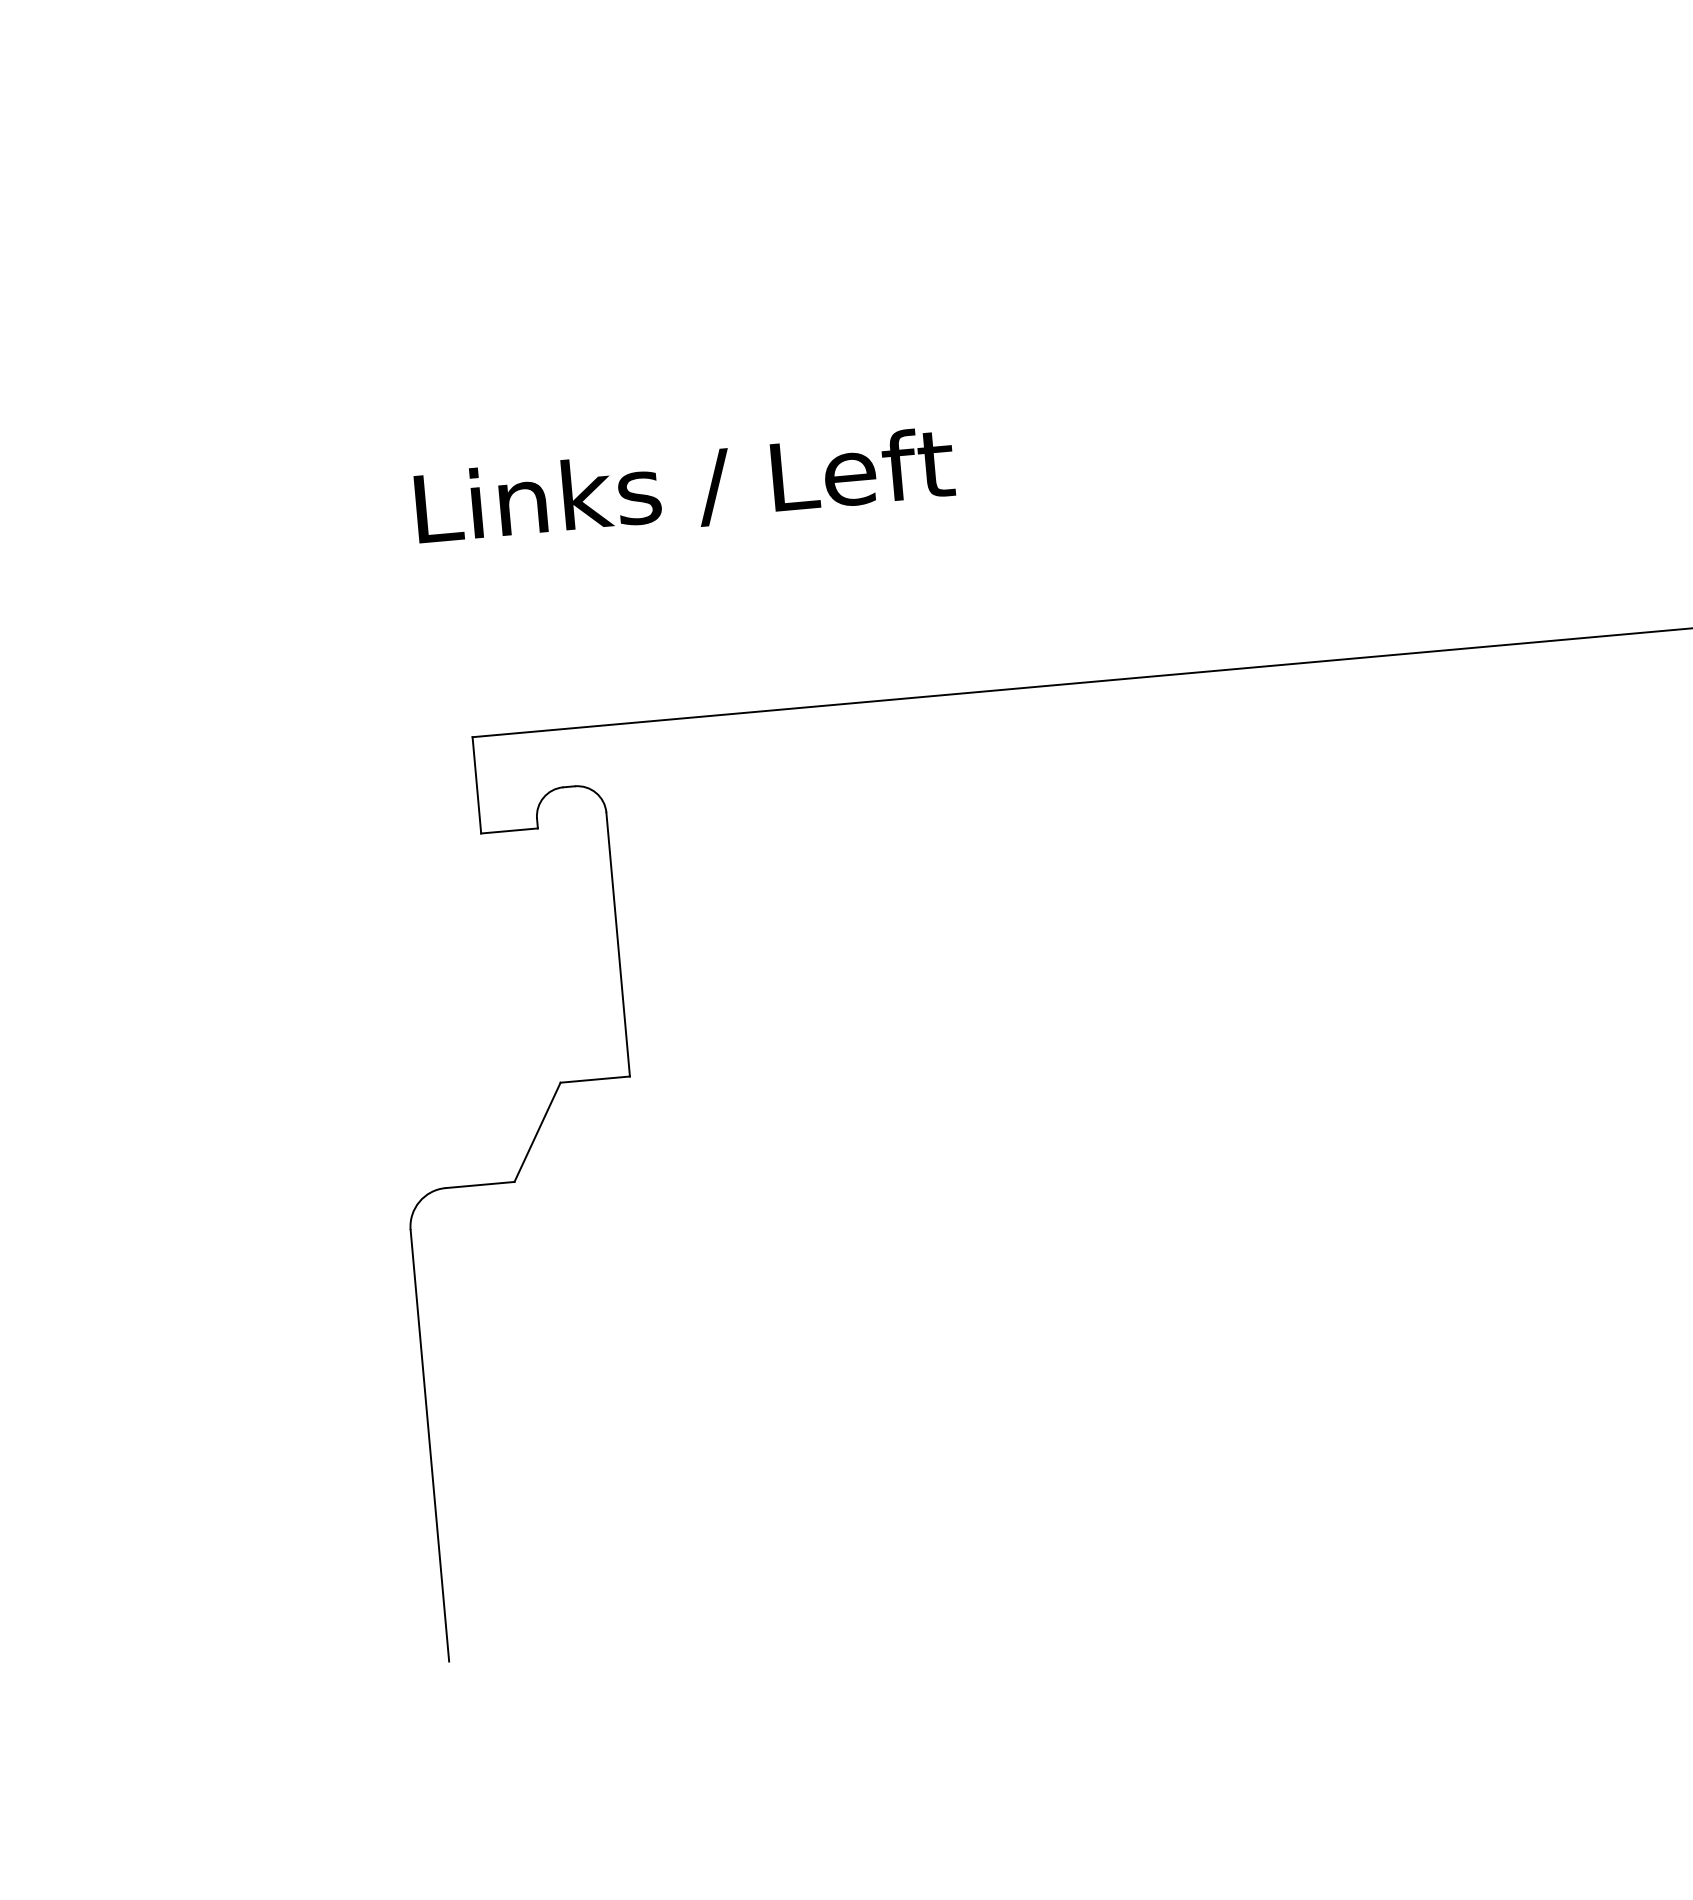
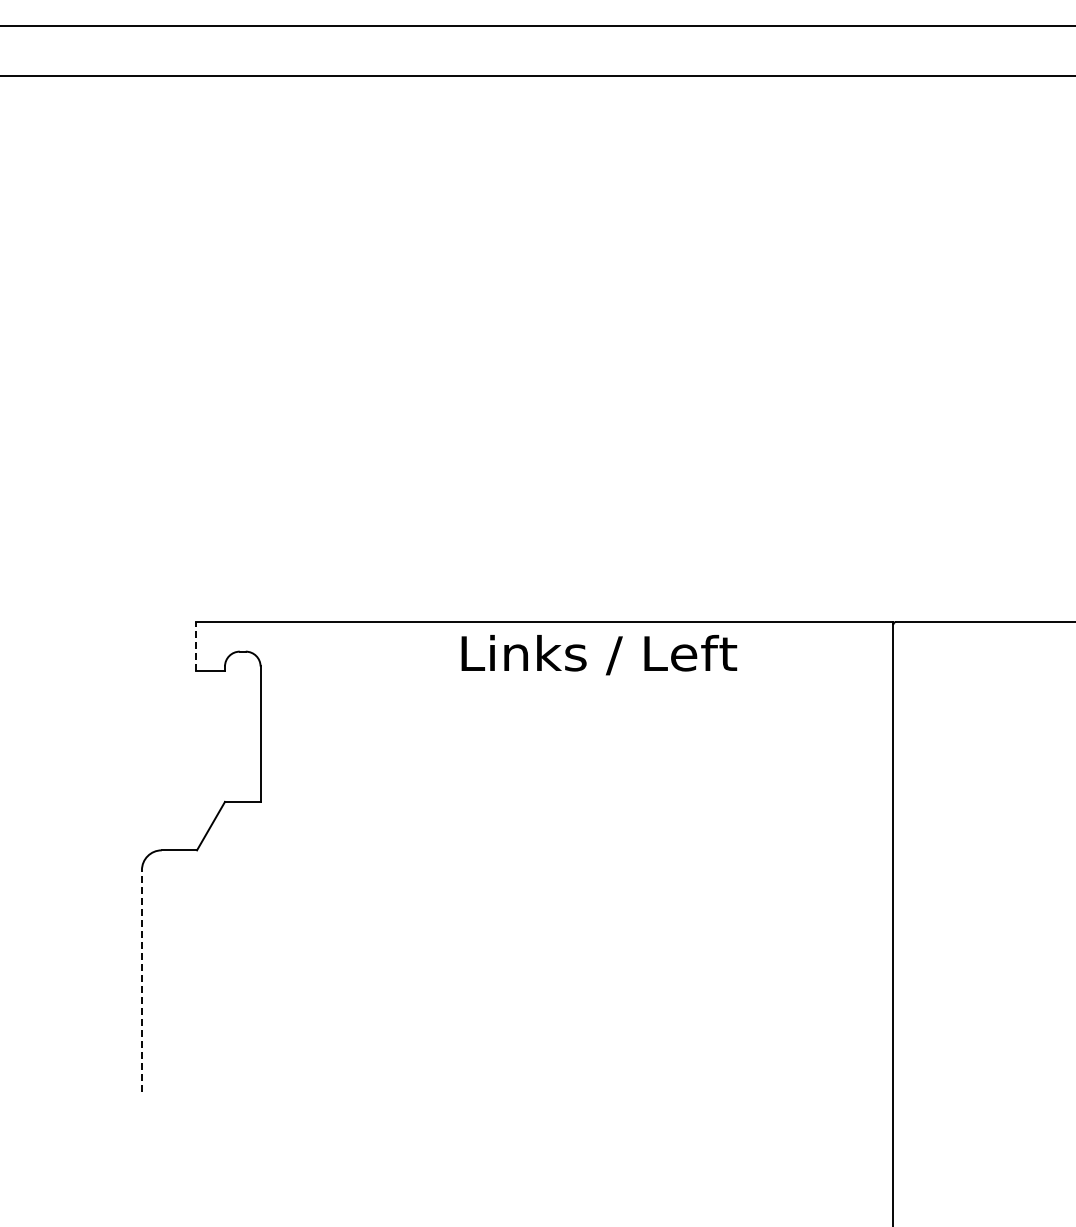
text: (685, 489) -> (599, 655), moved
line: (476, 785) -> (195, 646), solid -> dashed
line: (428, 1445) -> (141, 980), solid -> dashed

